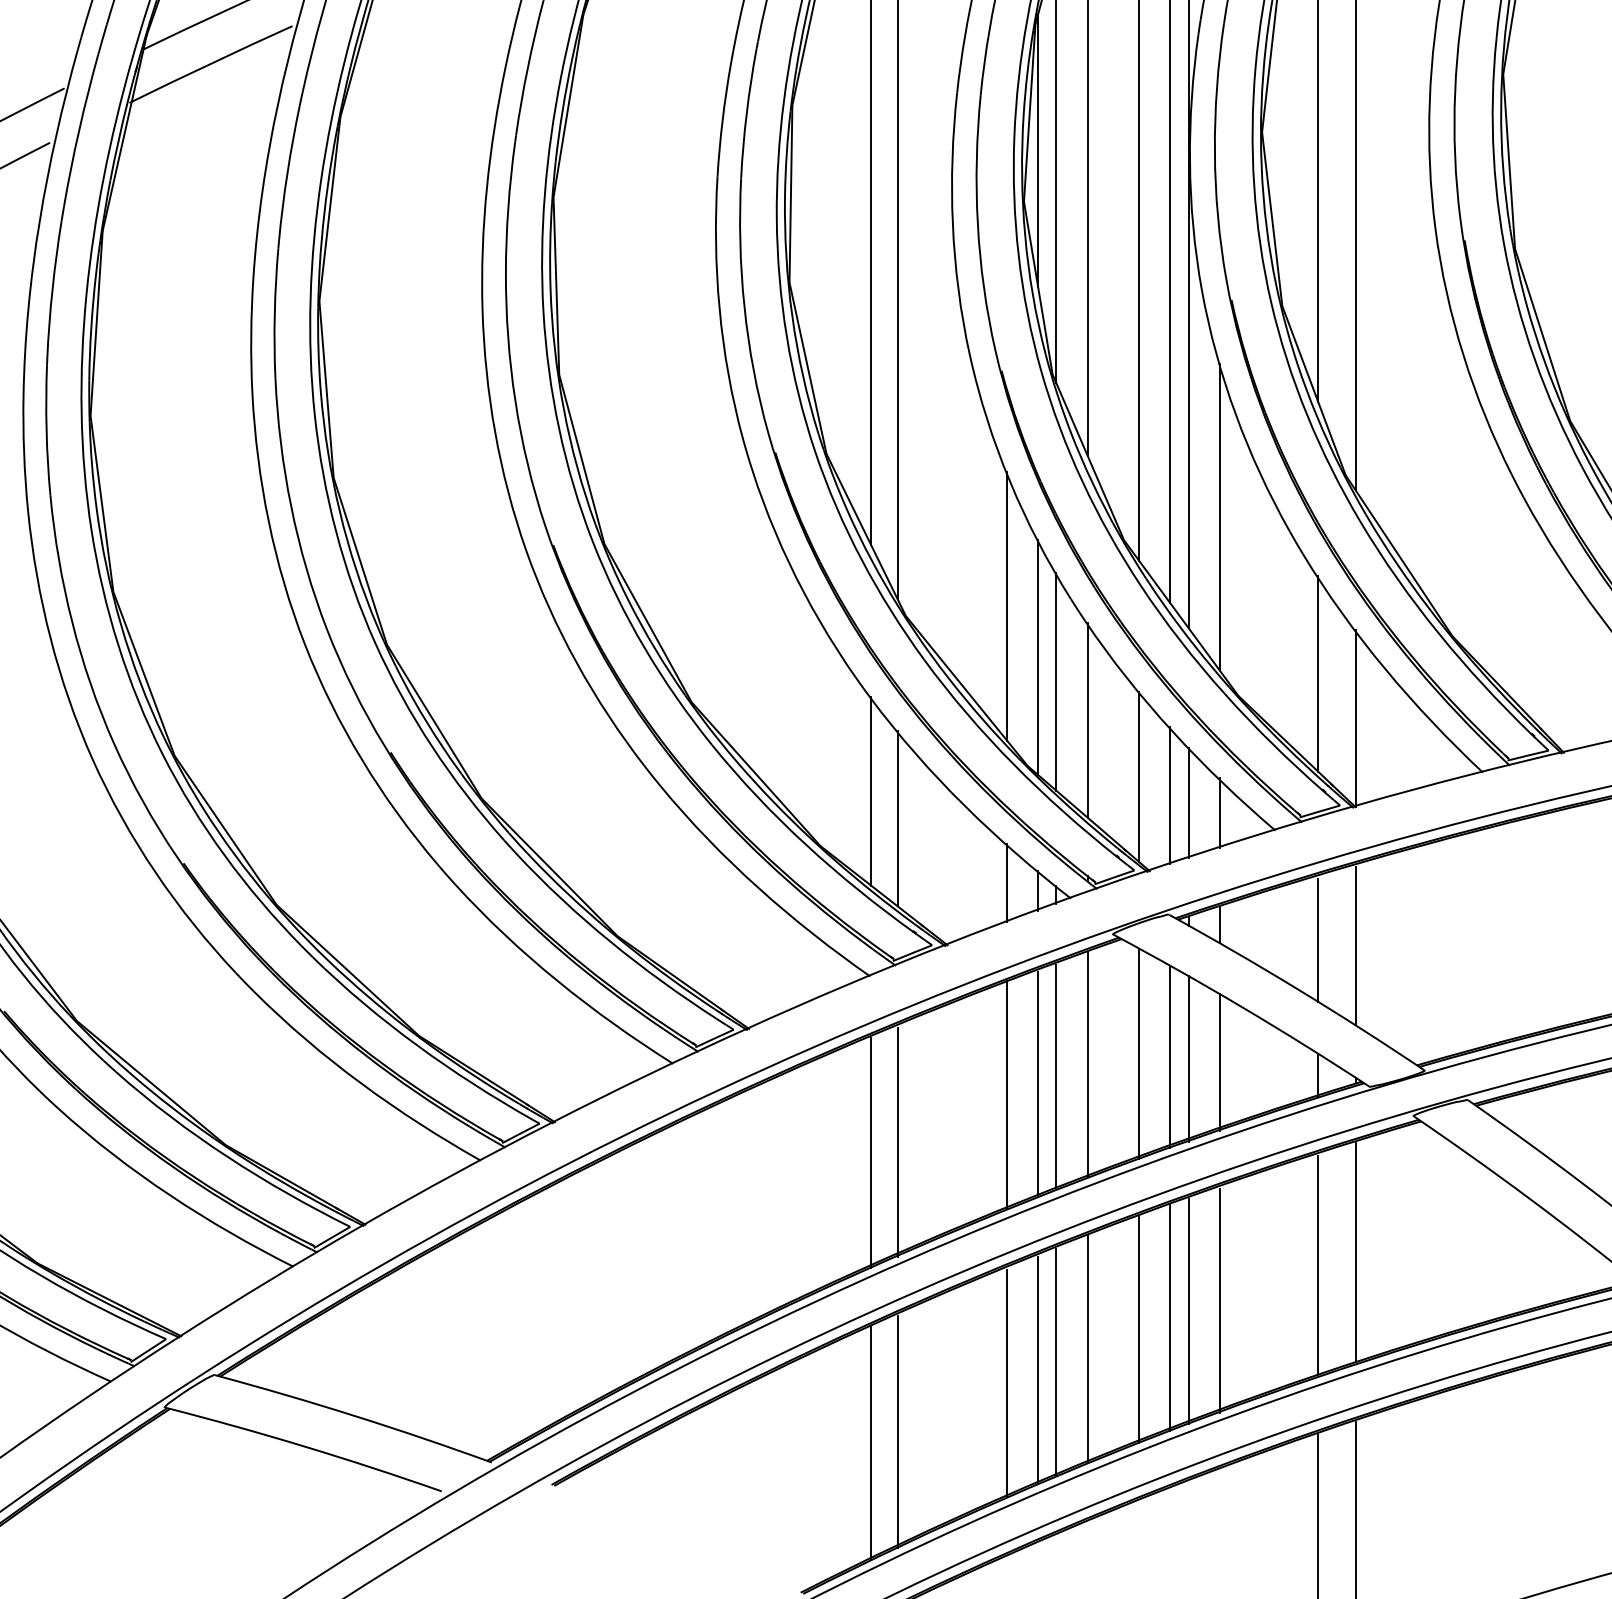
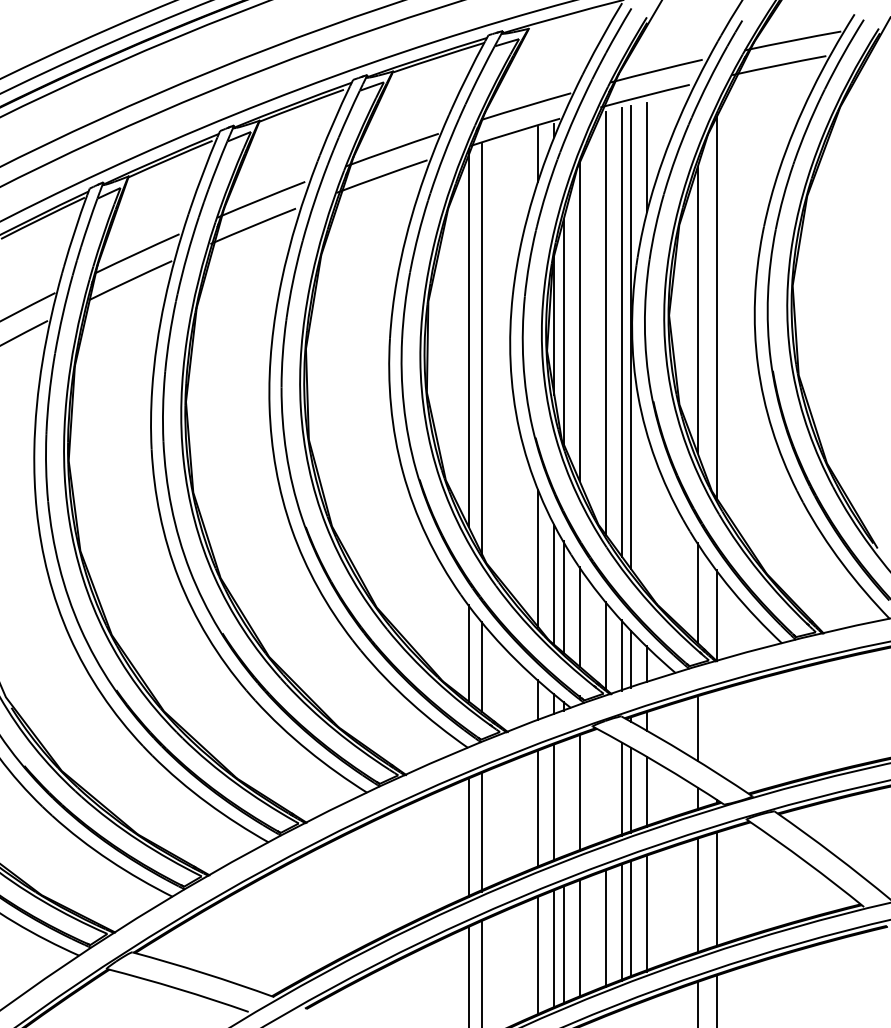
line: (1219, 516) -> (647, 512), removed
line: (1354, 946) -> (716, 732), removed
line: (1139, 1053) -> (606, 787), removed
line: (1056, 1076) -> (563, 799), removed

